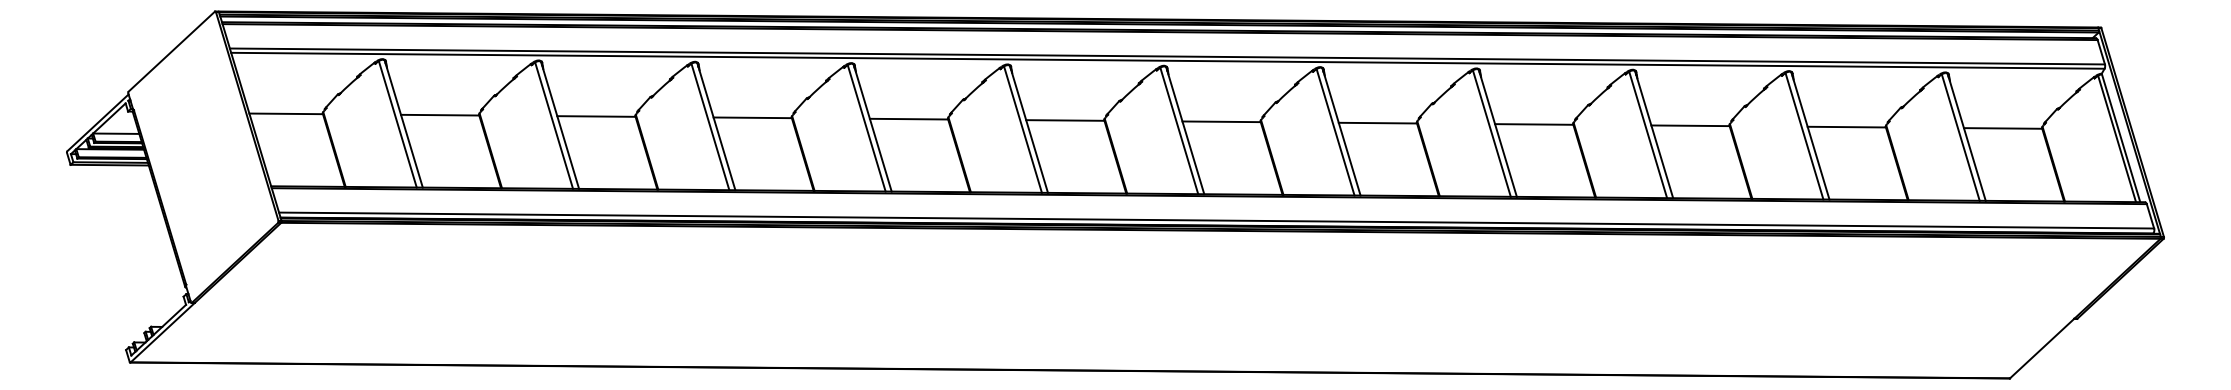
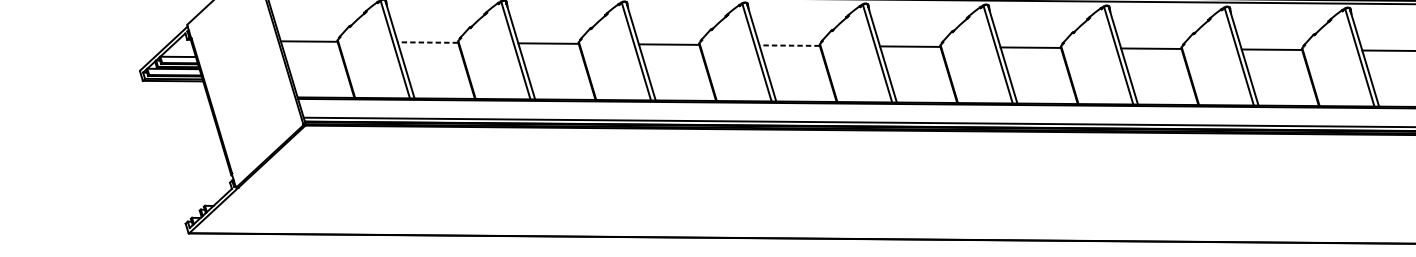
line: (439, 115) -> (427, 42), solid -> dashed
line: (908, 119) -> (789, 45), solid -> dashed

